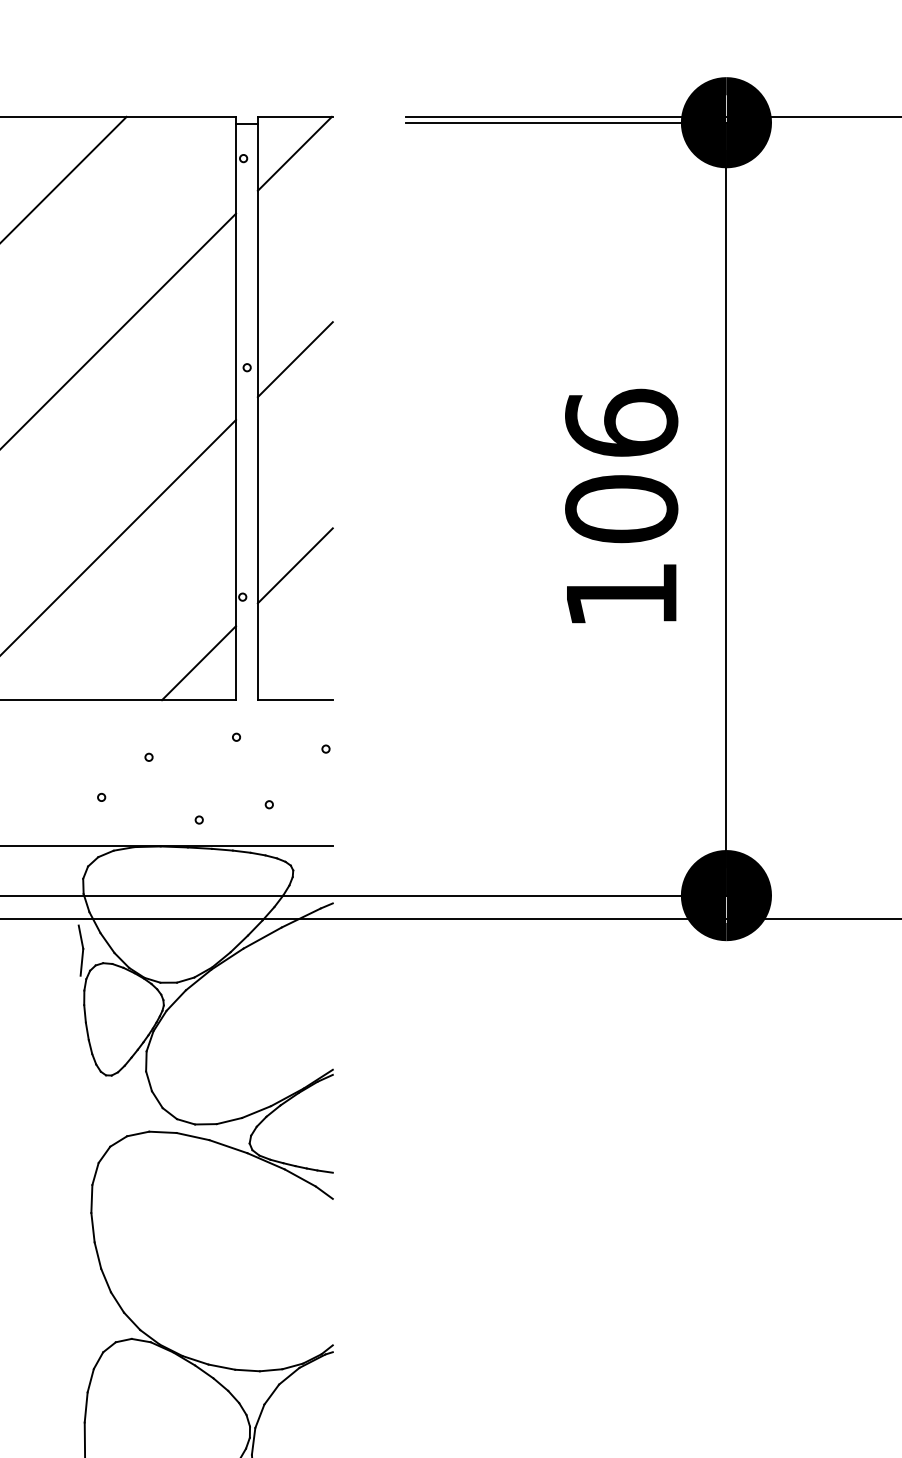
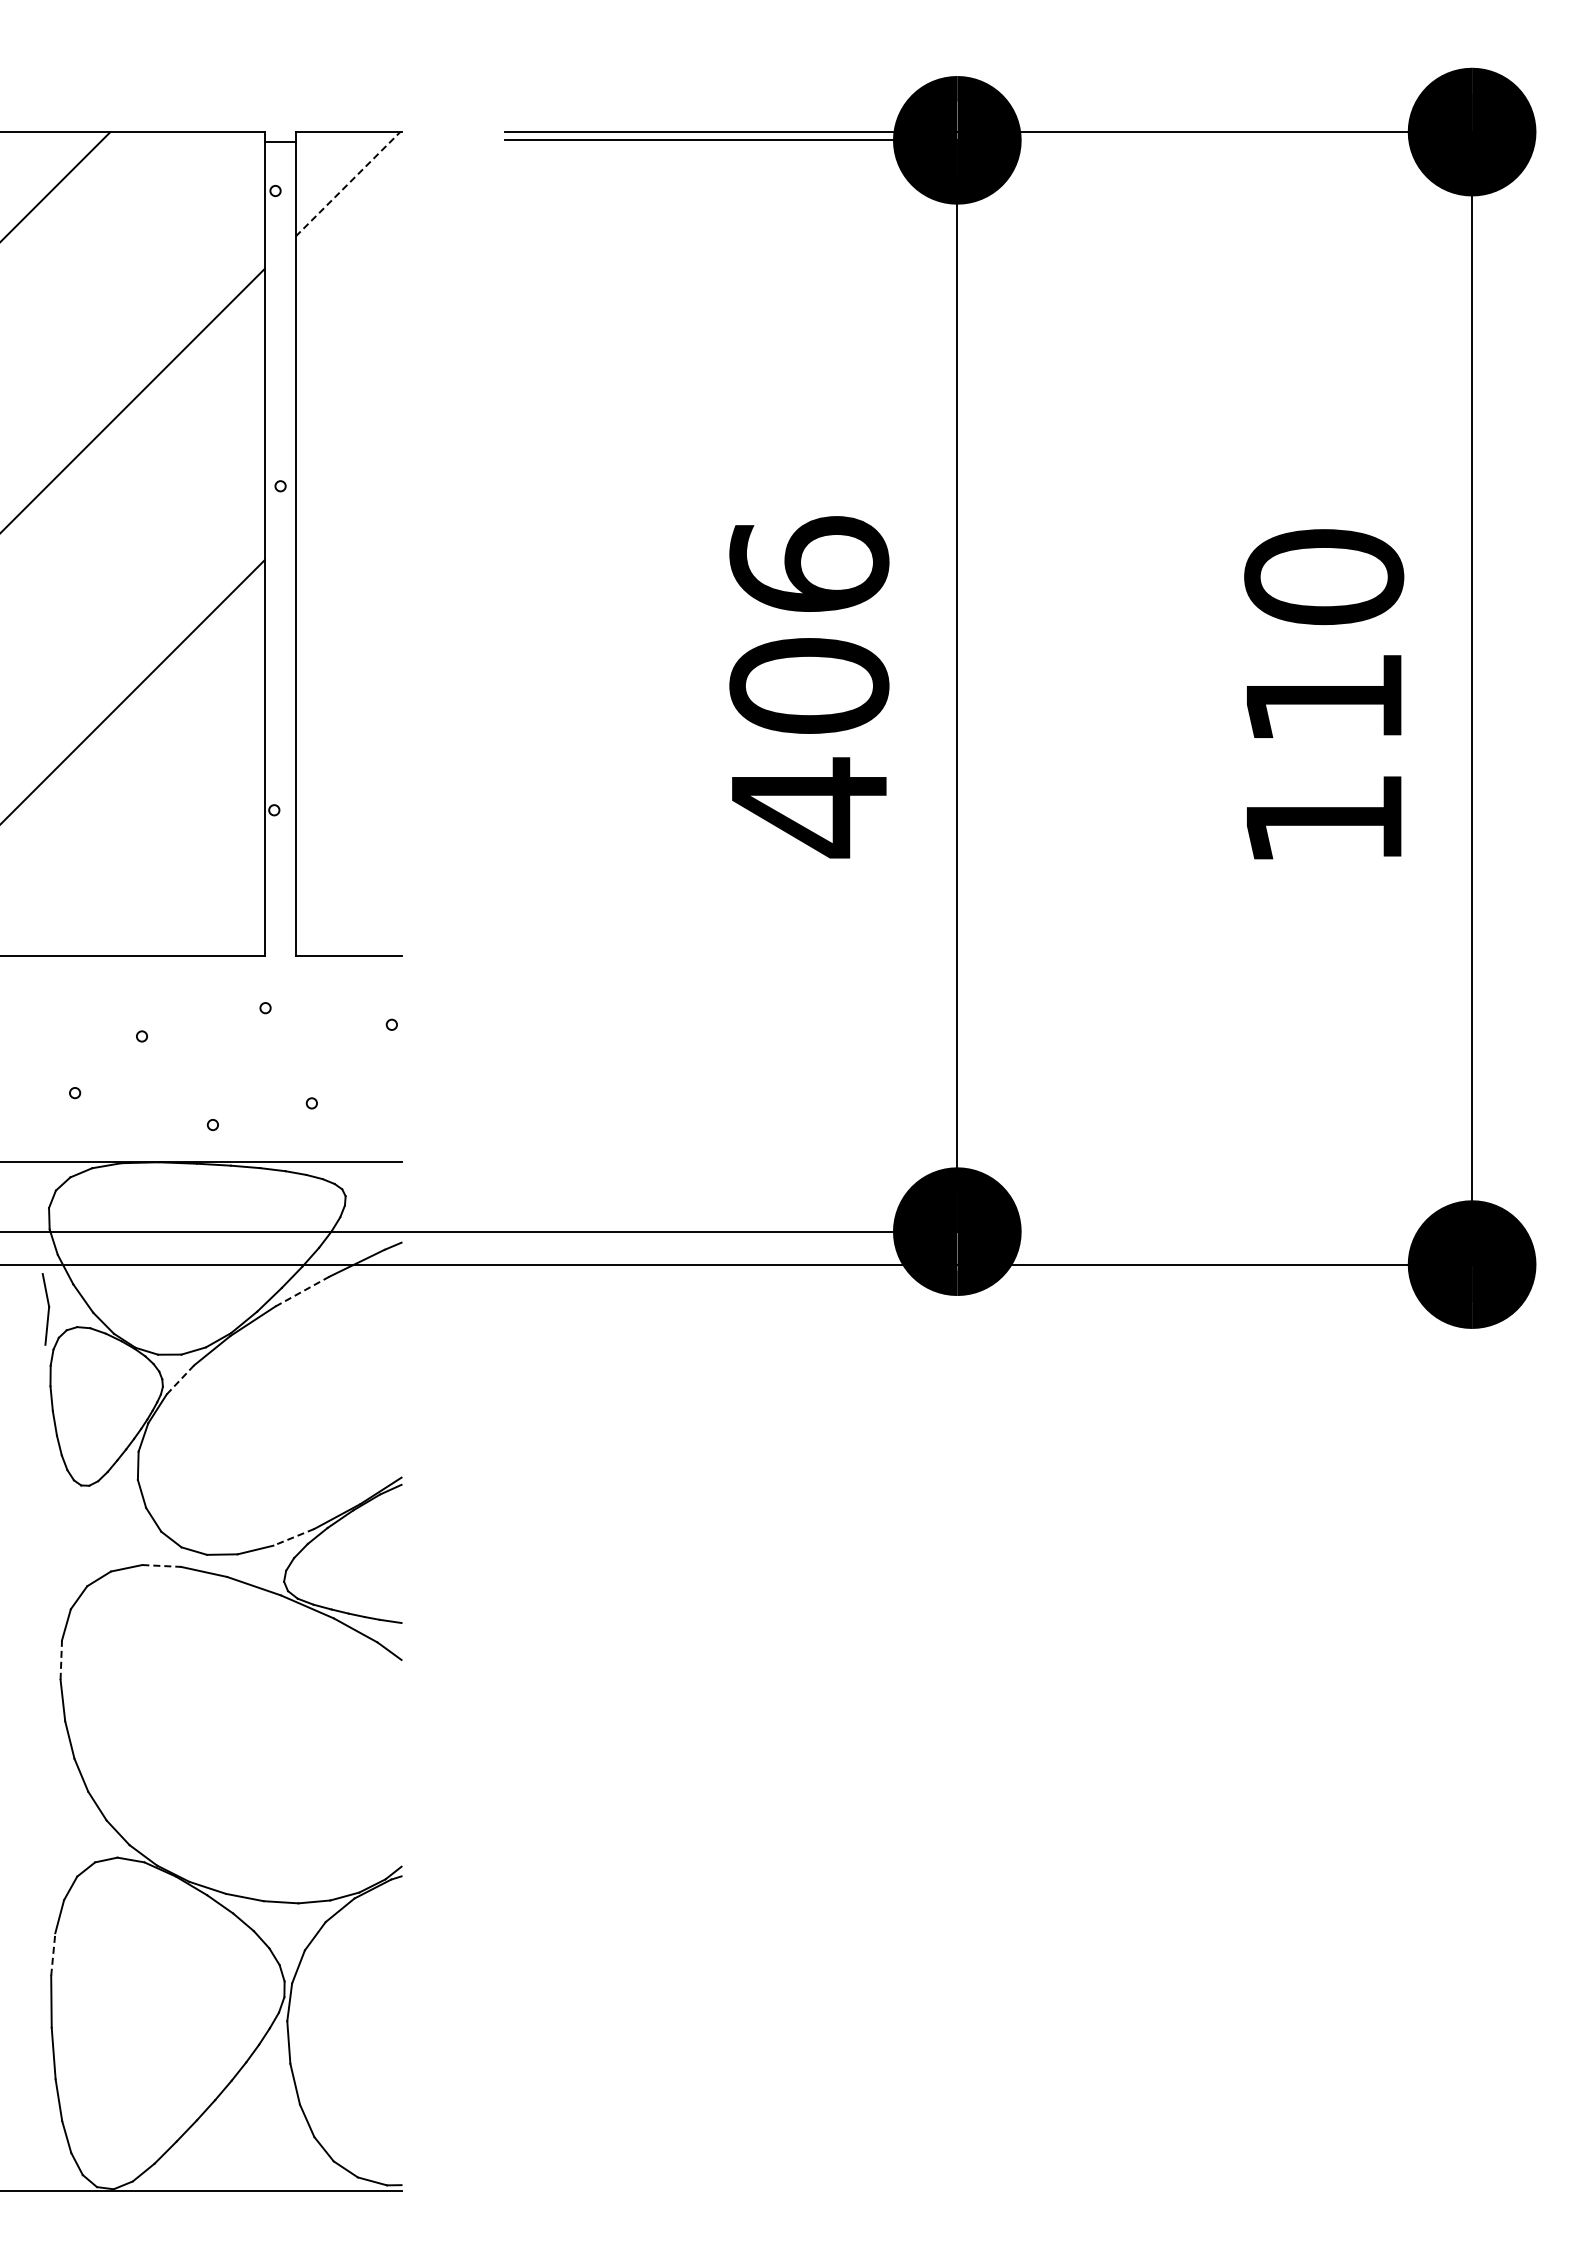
line: (294, 153) -> (347, 184), solid -> dashed
line: (295, 359) -> (348, 474), removed
line: (295, 565) -> (348, 765), removed
text: (621, 595) -> (809, 807), 106 -> 406
line: (198, 663) -> (212, 903), removed
line: (262, 937) -> (302, 1291), solid -> dashed
line: (176, 1000) -> (180, 1379), solid -> dashed
line: (256, 1112) -> (293, 1537), solid -> dashed
line: (163, 1132) -> (162, 1566), solid -> dashed
line: (92, 1199) -> (61, 1660), solid -> dashed
line: (86, 1406) -> (53, 1953), solid -> dashed

